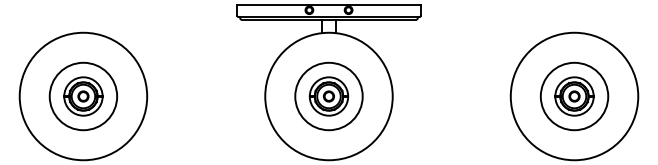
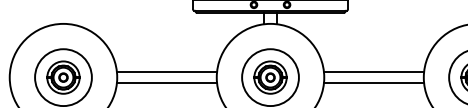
line: (205, 90) -> (166, 72), added
line: (451, 90) -> (373, 72), added
line: (205, 102) -> (166, 82), added
line: (451, 102) -> (373, 82), added

